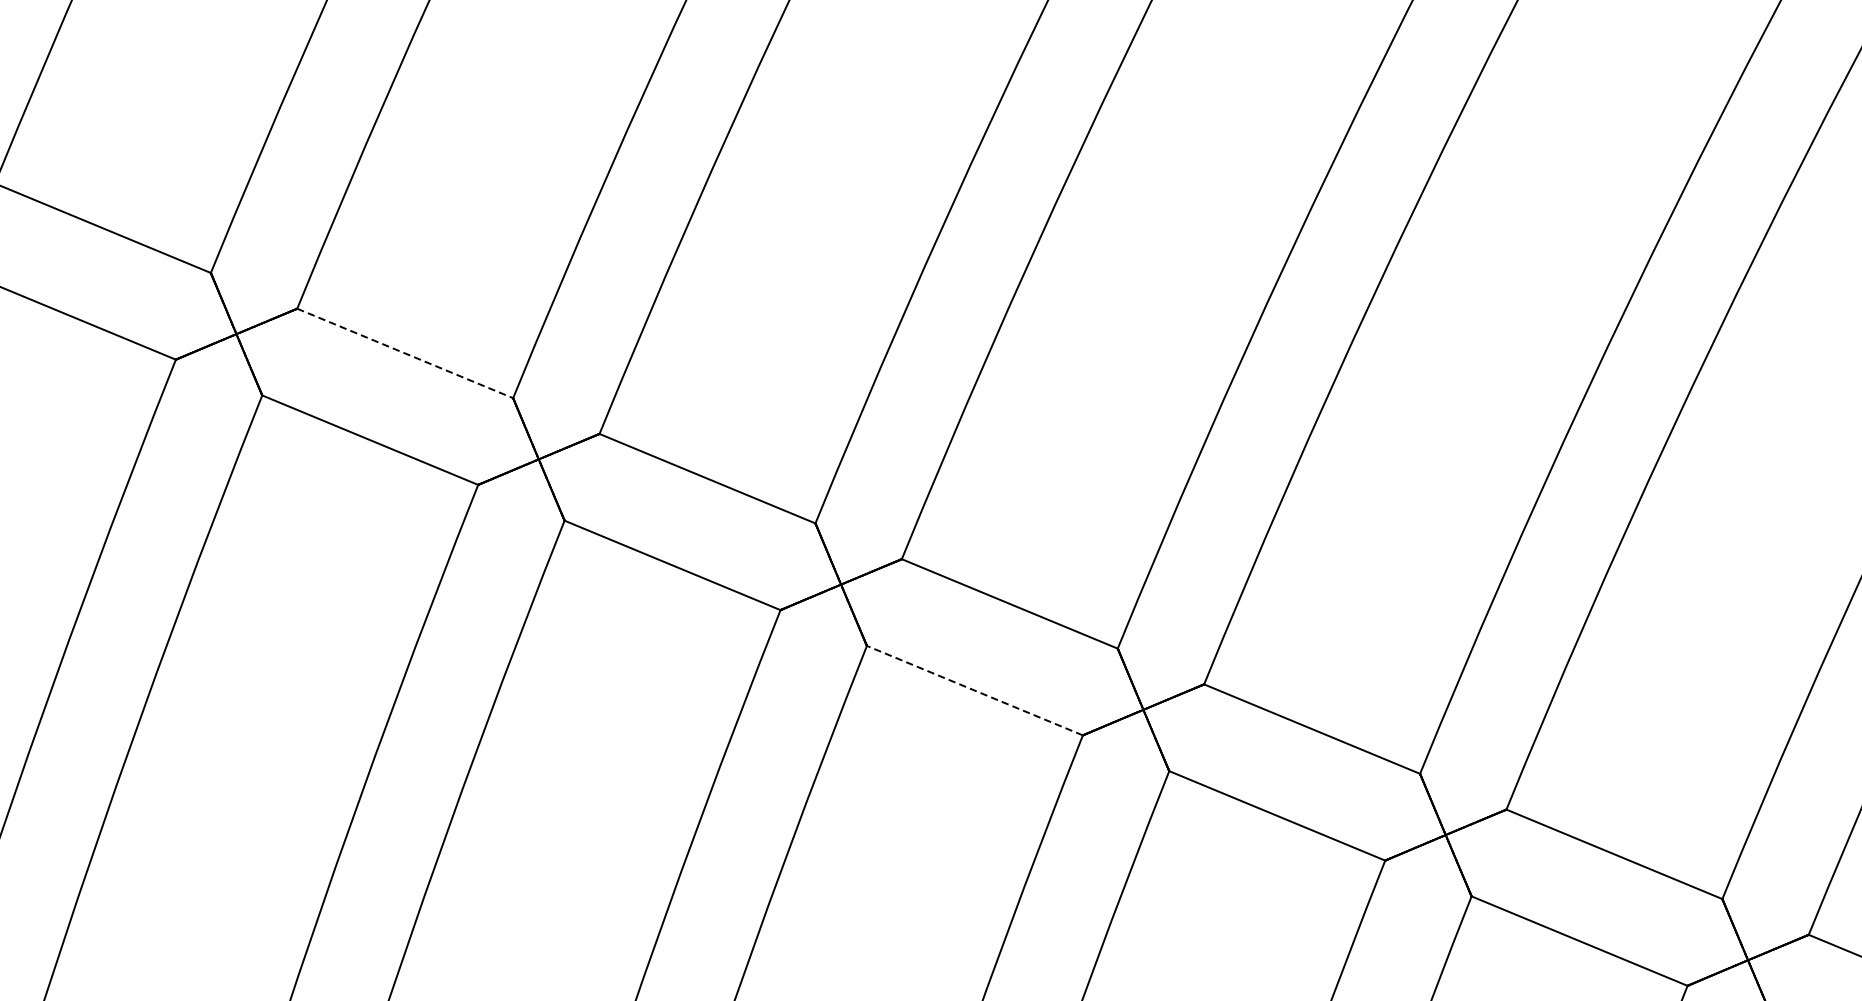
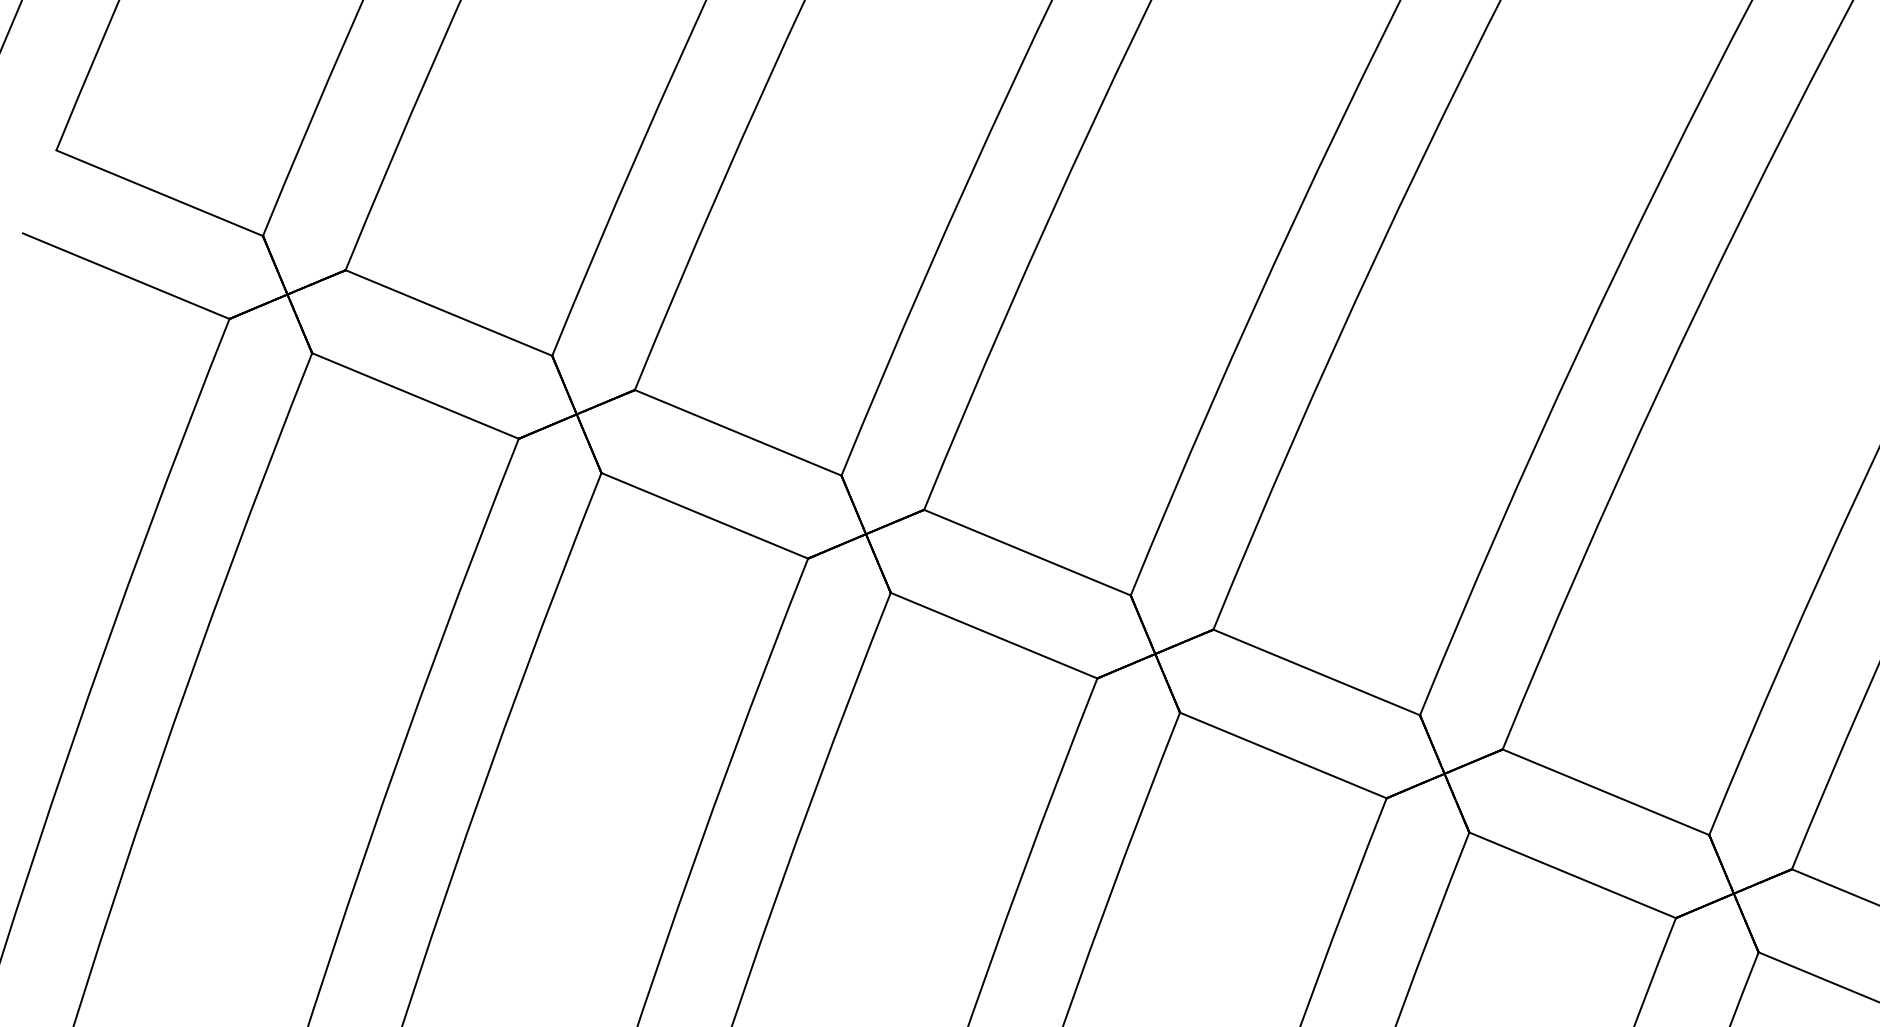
line: (404, 353) -> (448, 313), dashed -> solid
line: (975, 690) -> (994, 635), dashed -> solid

